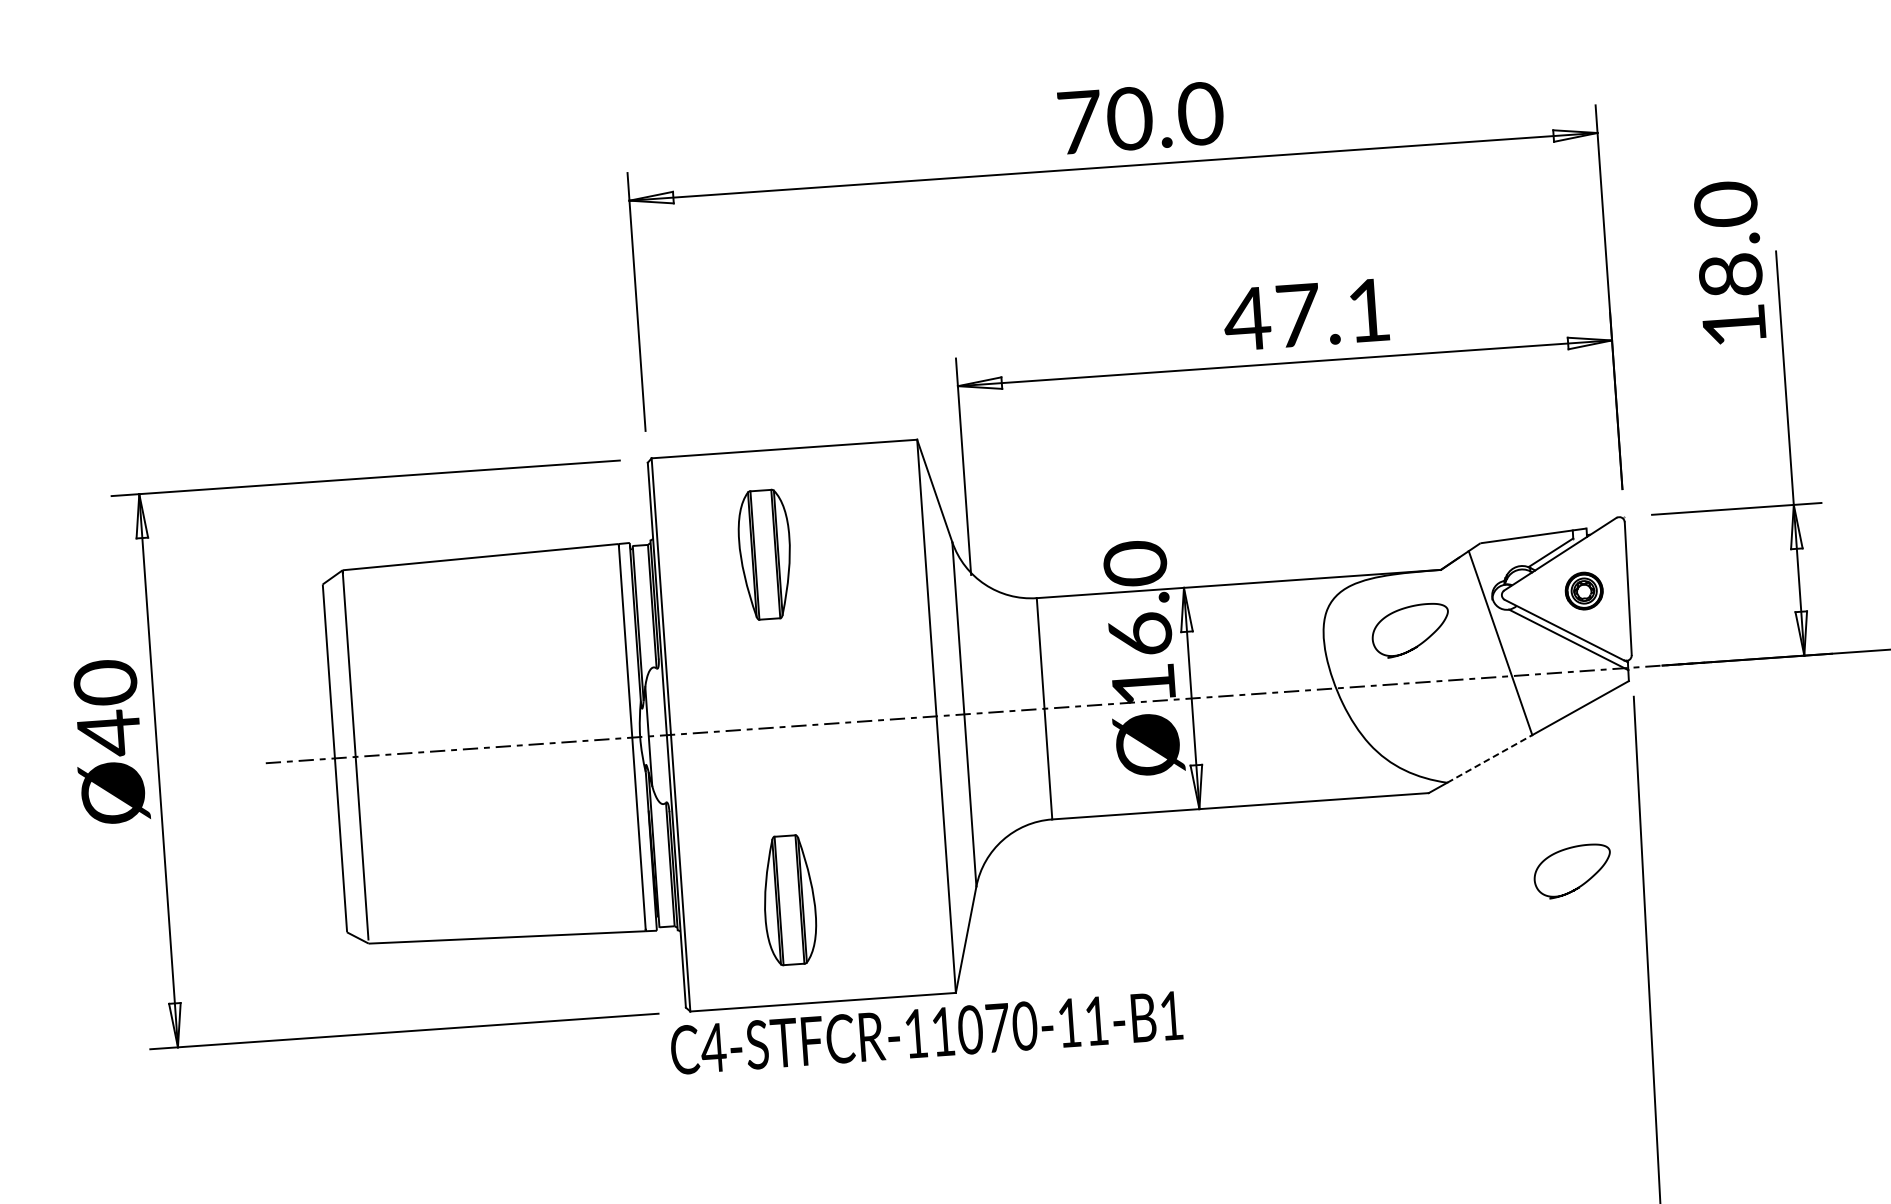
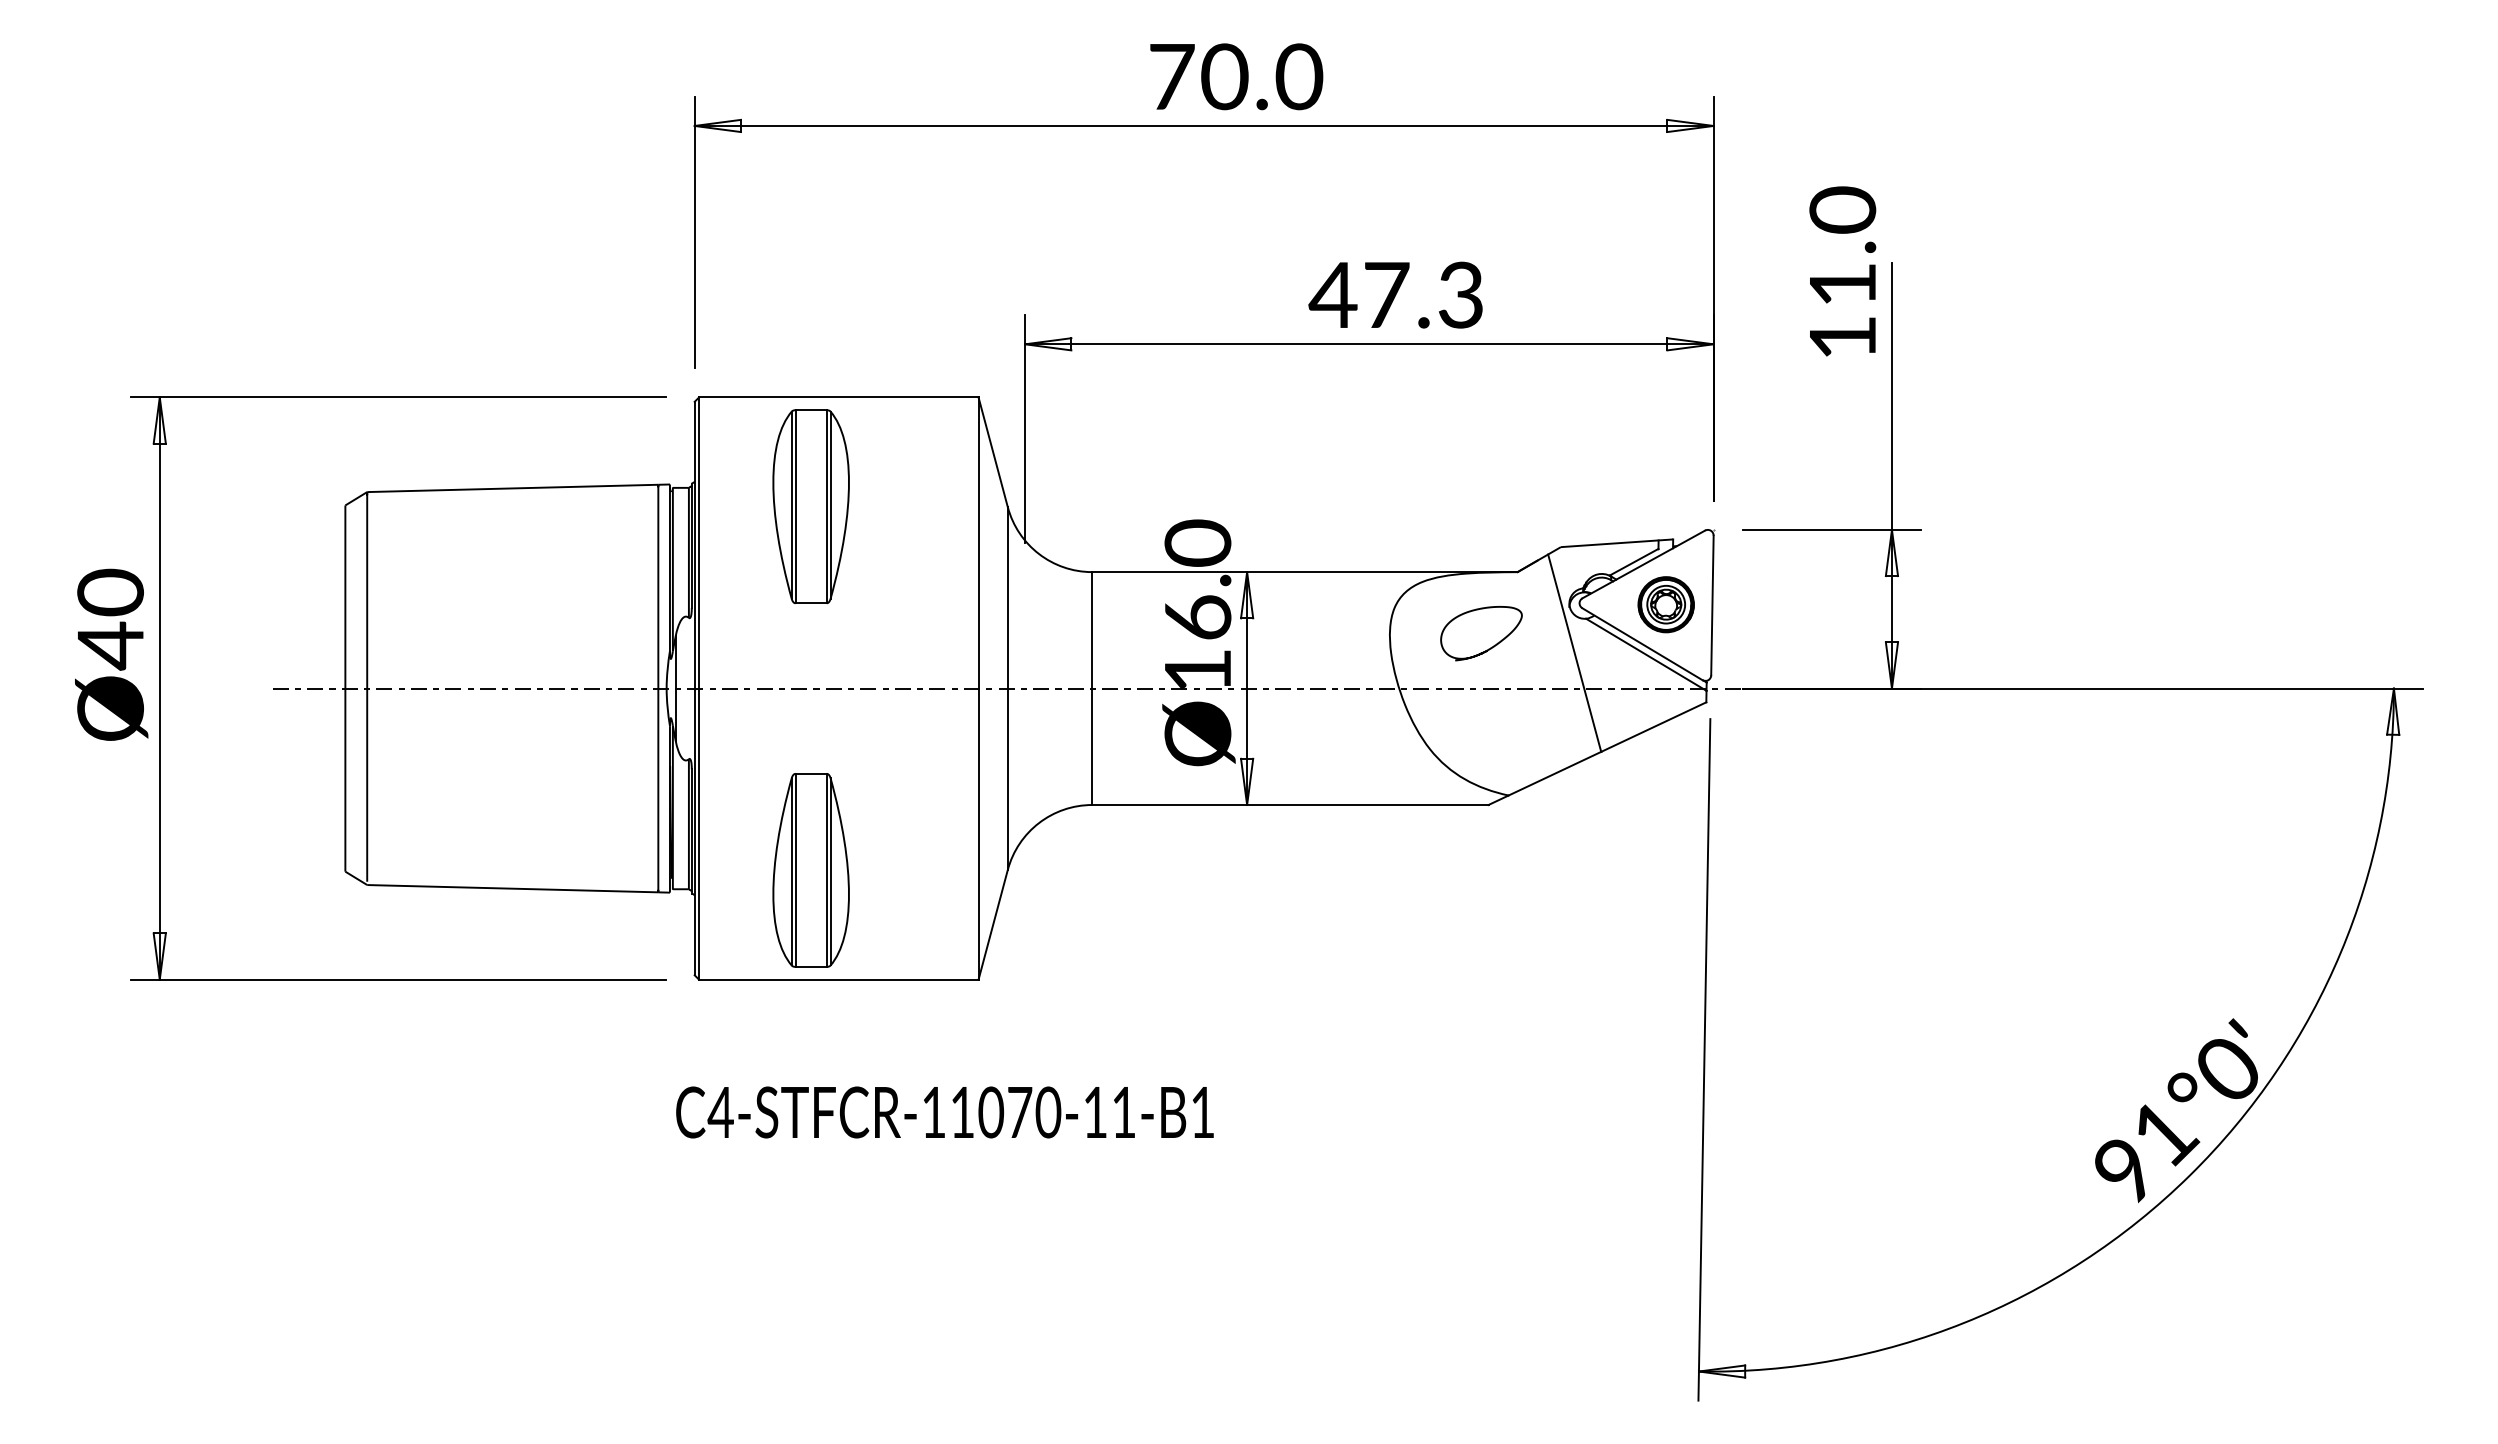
text: (1730, 275) -> (1842, 284), 18.0 -> 11.0
text: (1368, 309) -> (1460, 294), 47.1 -> 47.3
part: (764, 554) -> (810, 506), size x1.43
part: (1583, 590) -> (1665, 604), size x1.43
line: (1490, 758) -> (1555, 773), dashed -> solid
curve: (1580, 885) -> (1640, 912), removed
part: (788, 900) -> (810, 870), size x1.43
text: (926, 1033) -> (944, 1112), moved

